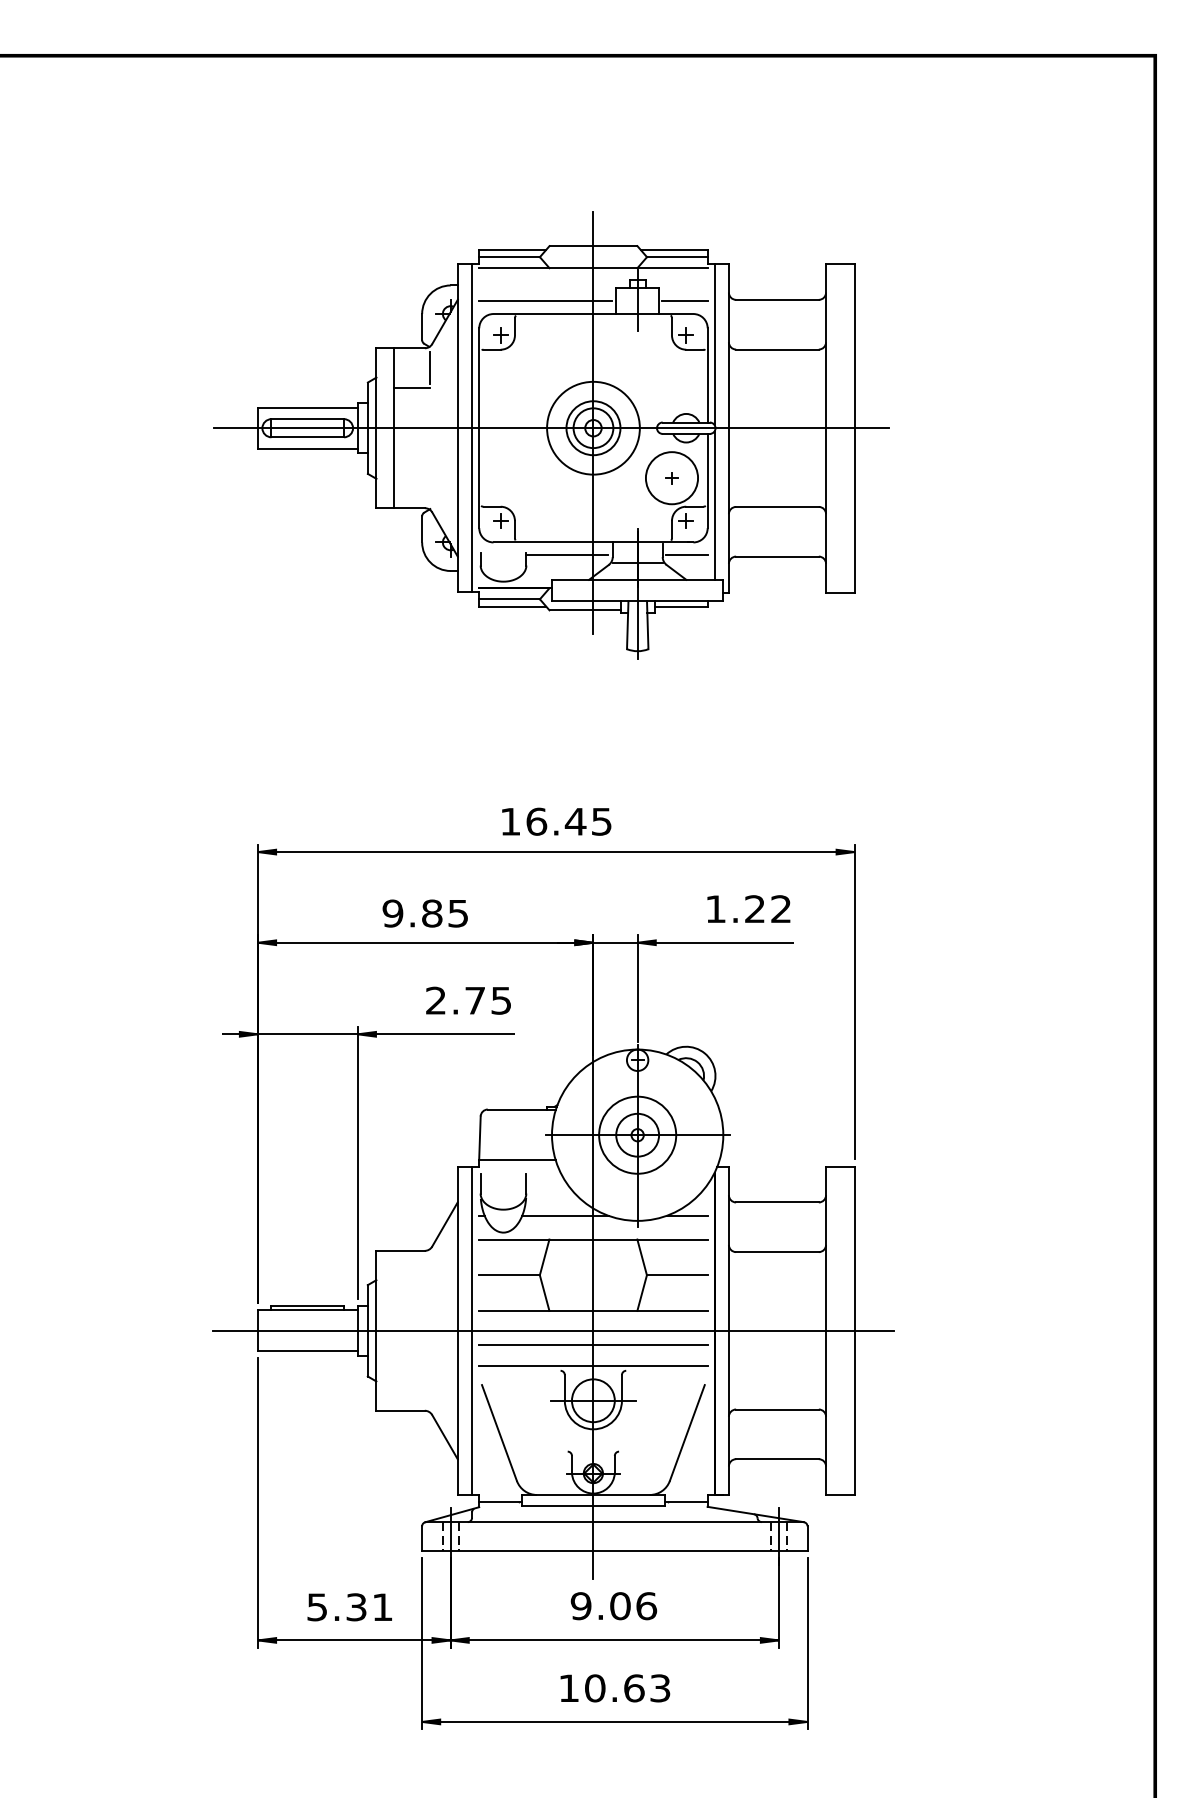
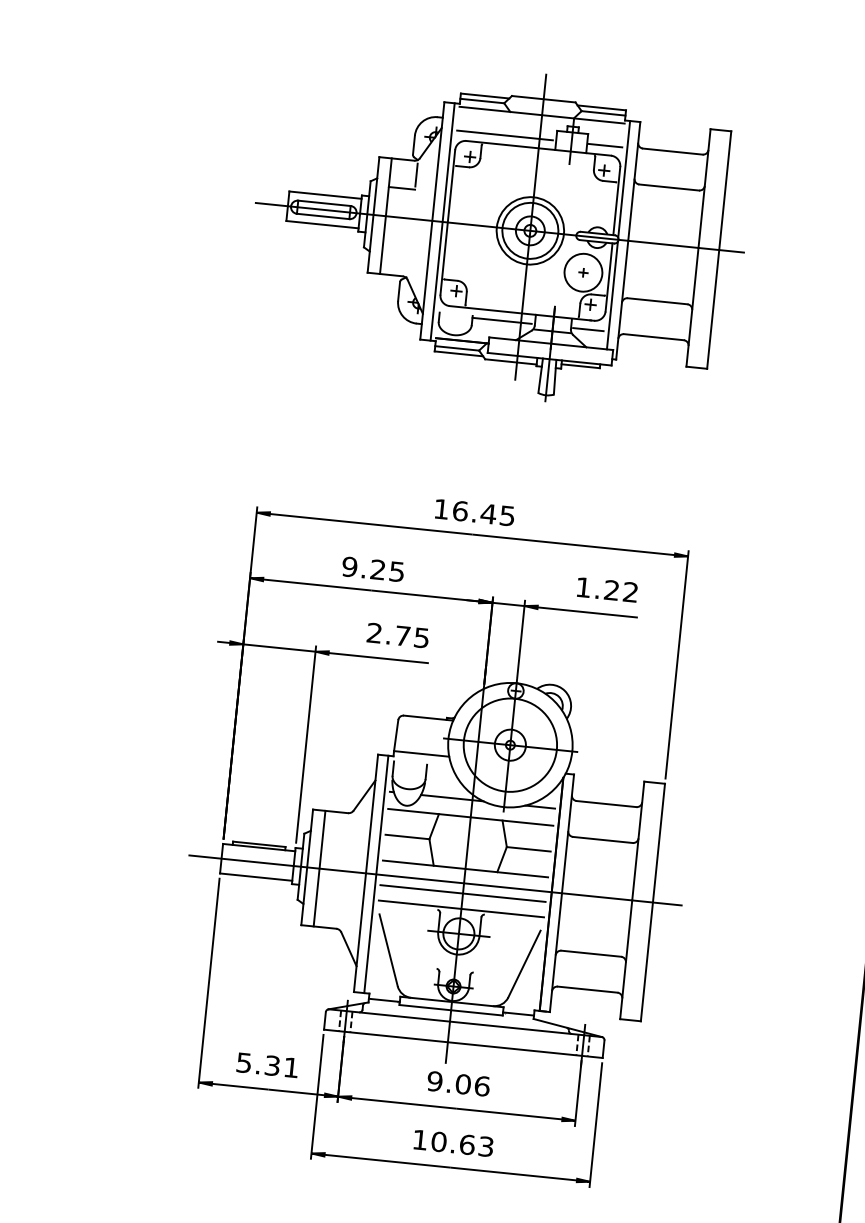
circle: (593, 427) -> (530, 230), size x1.43
text: (432, 913) -> (378, 569), 9.85 -> 9.25
circle: (637, 1135) -> (510, 745), size x1.67
line: (393, 1330) -> (319, 868), added

